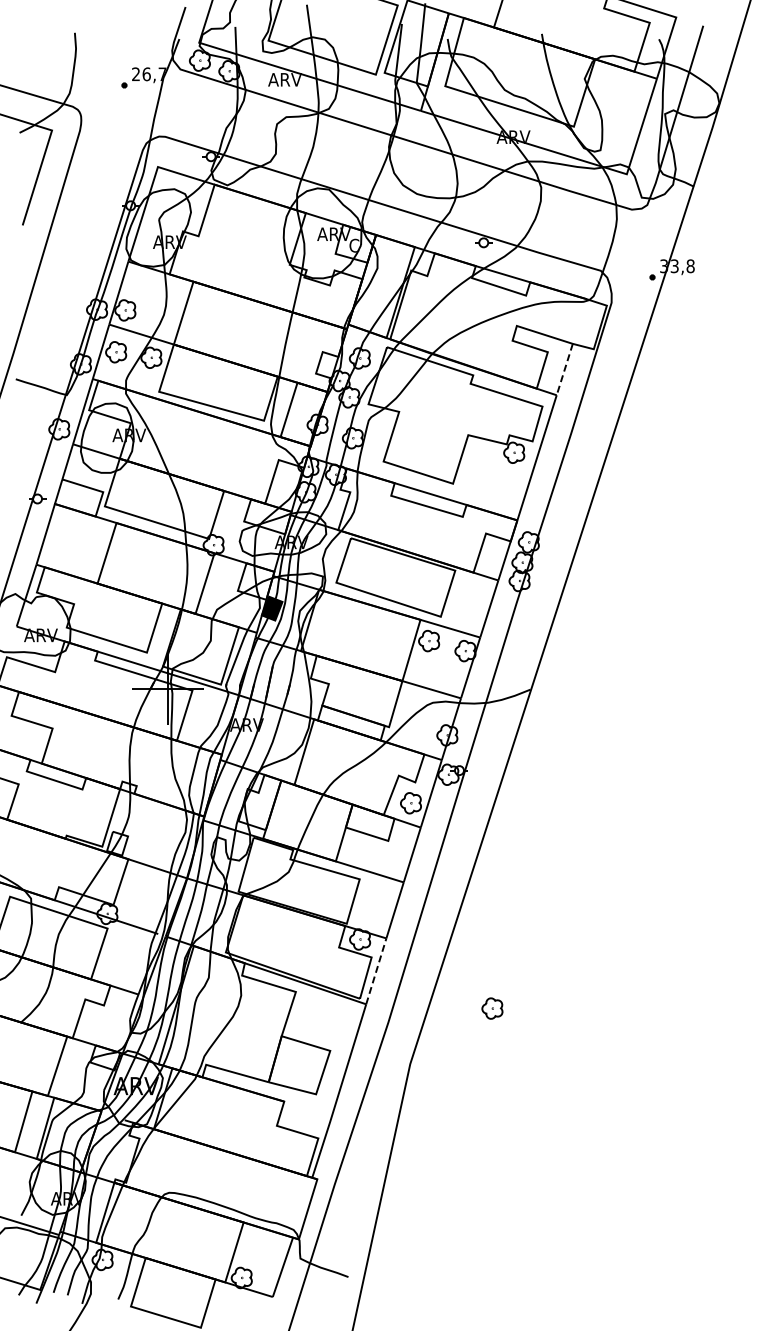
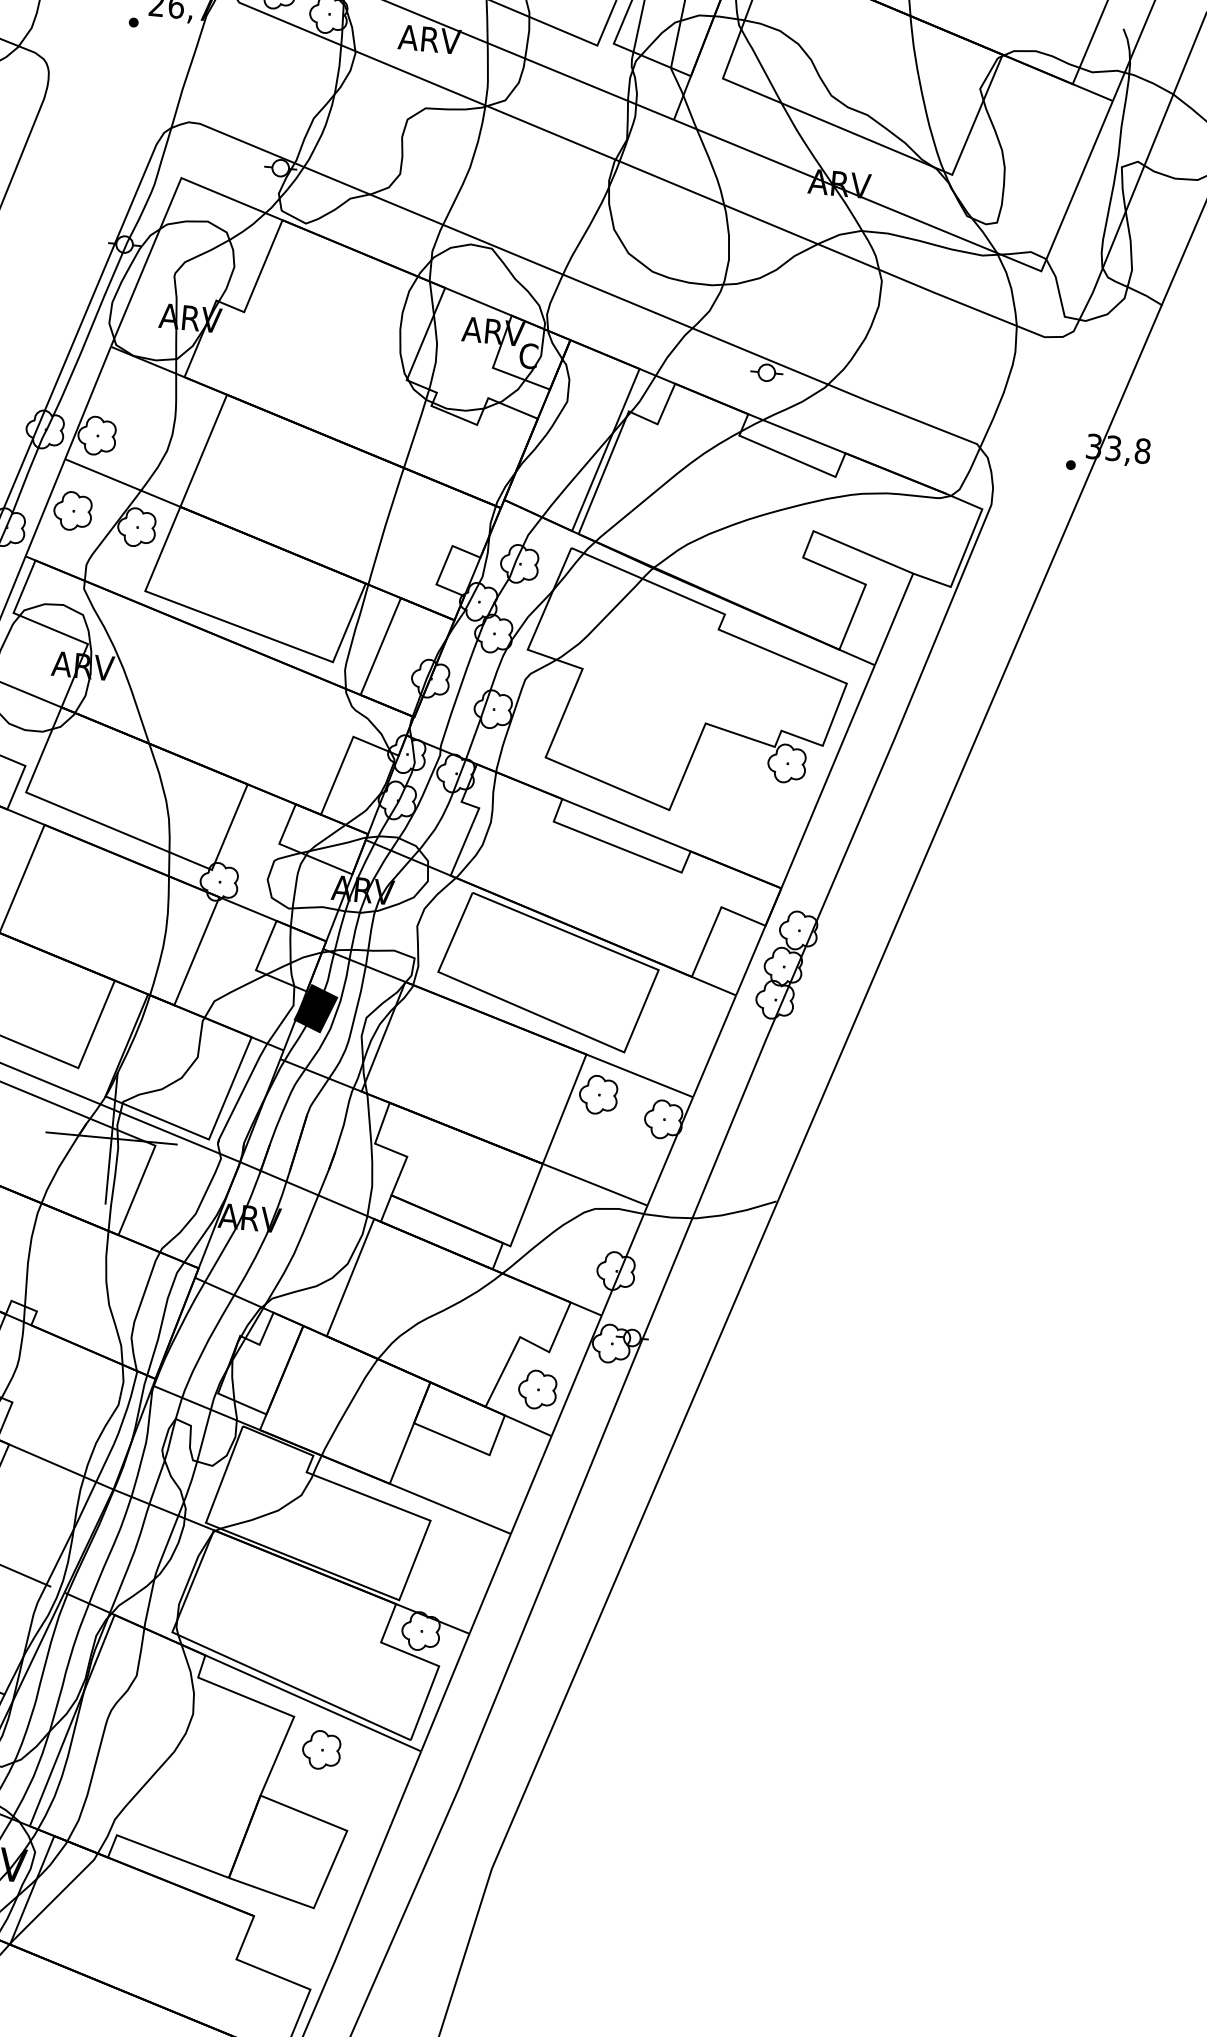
line: (564, 369) -> (893, 619), dashed -> solid
line: (376, 970) -> (445, 1691), dashed -> solid
part: (492, 1008) -> (321, 1749), moved

